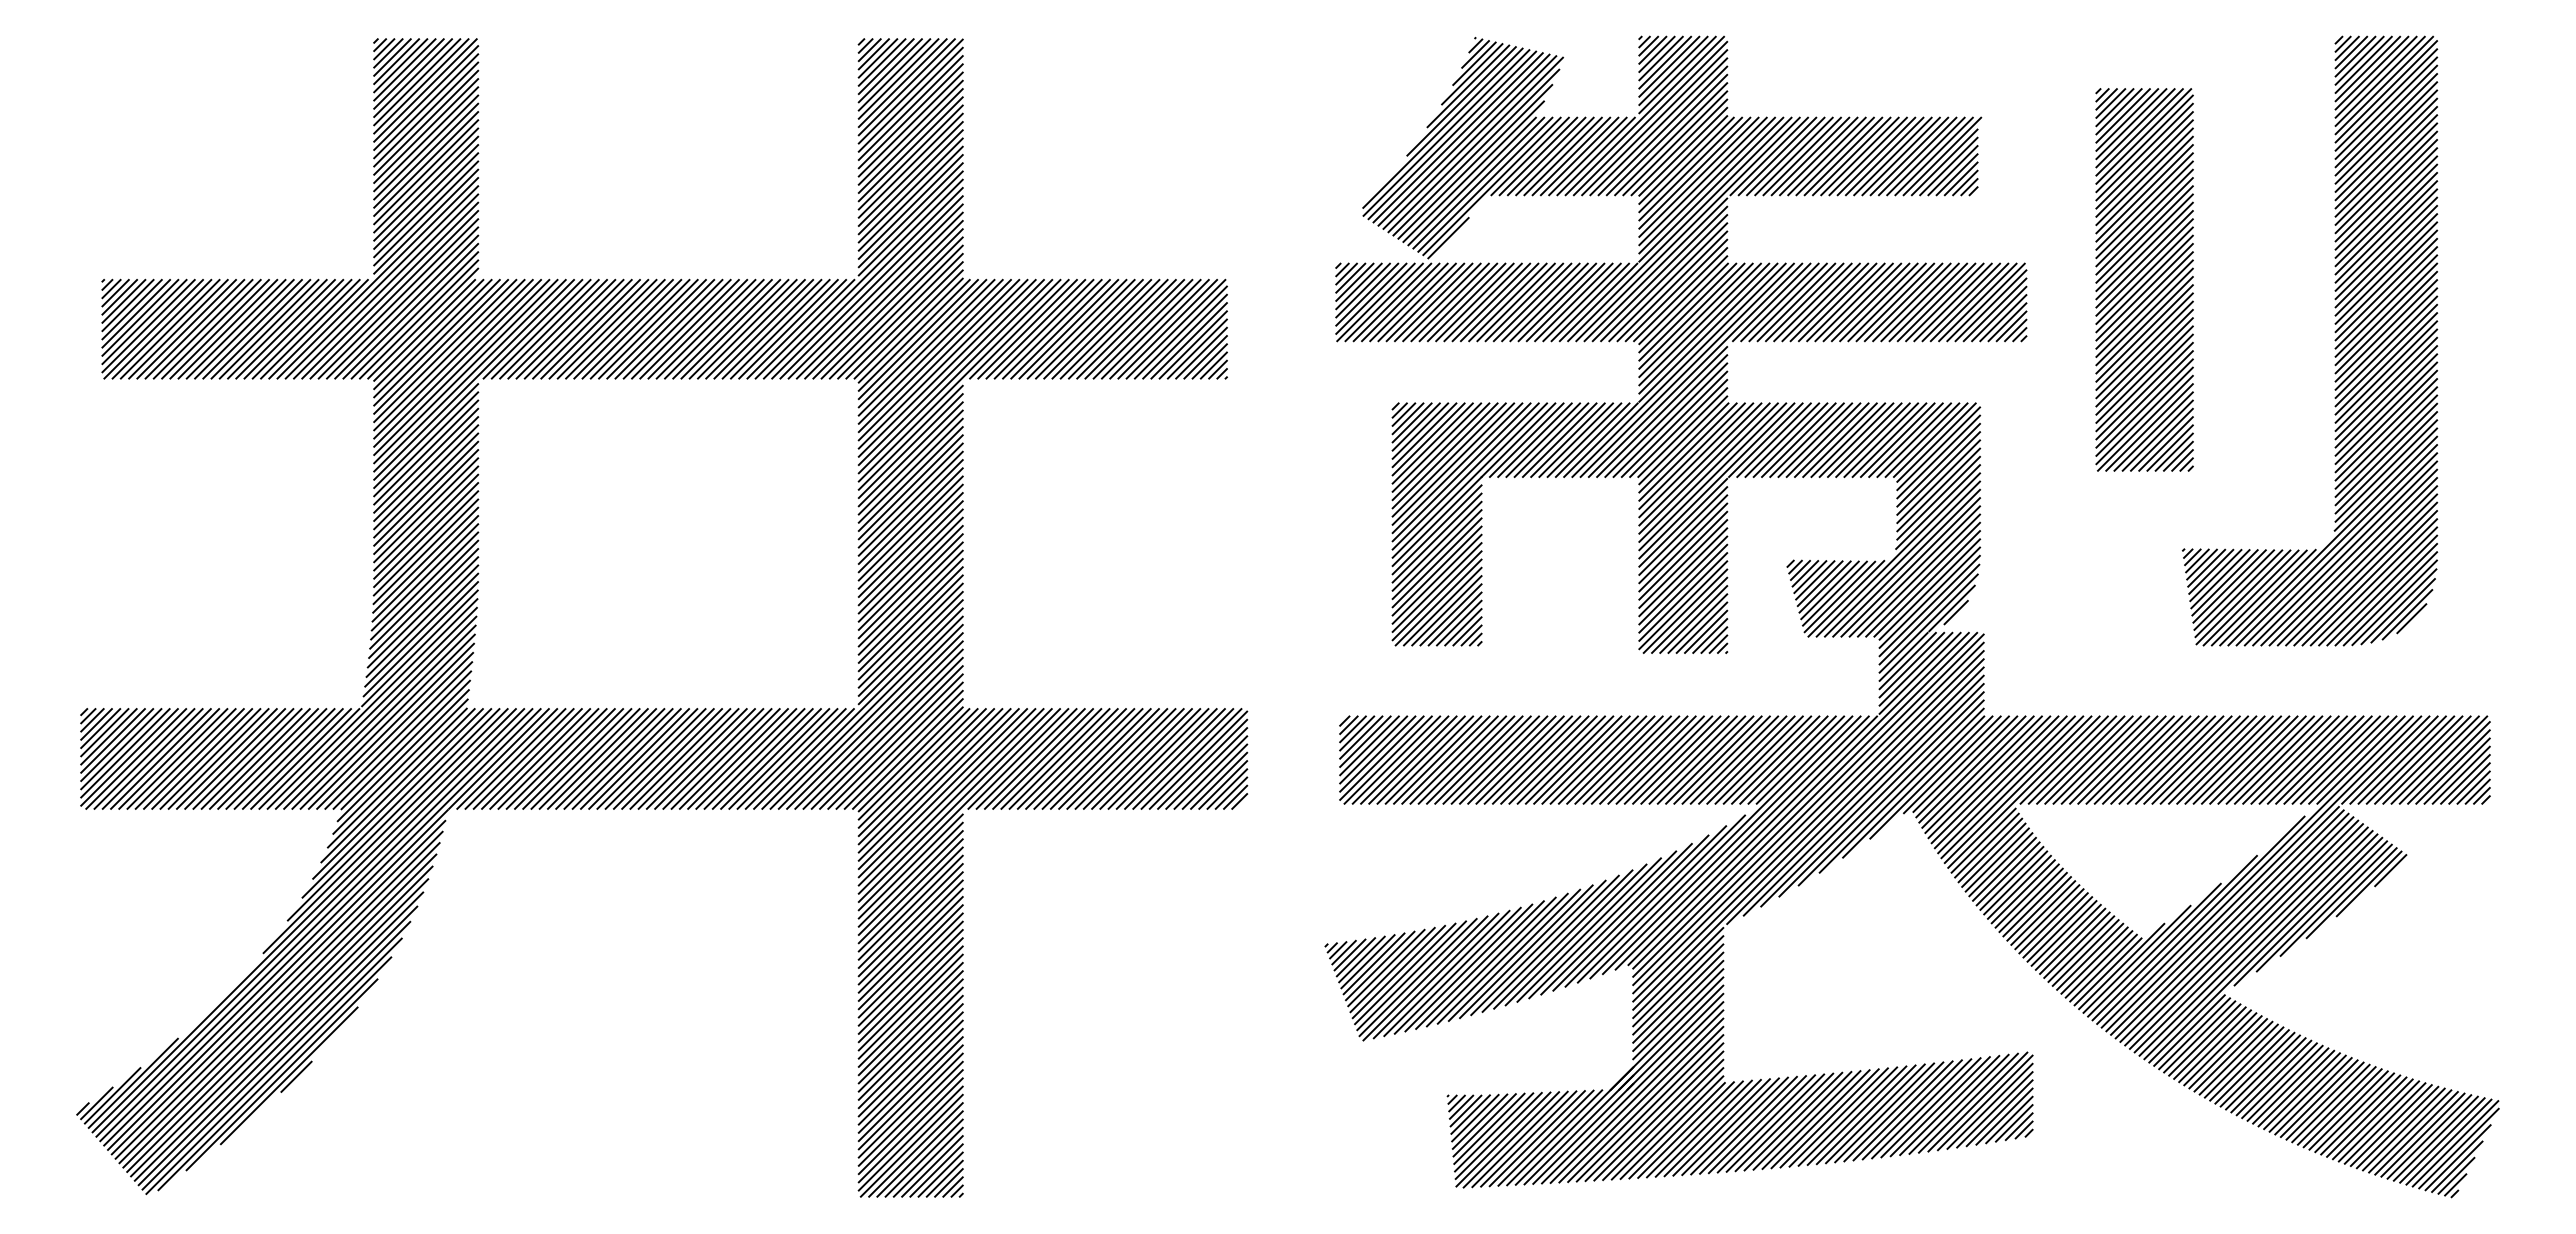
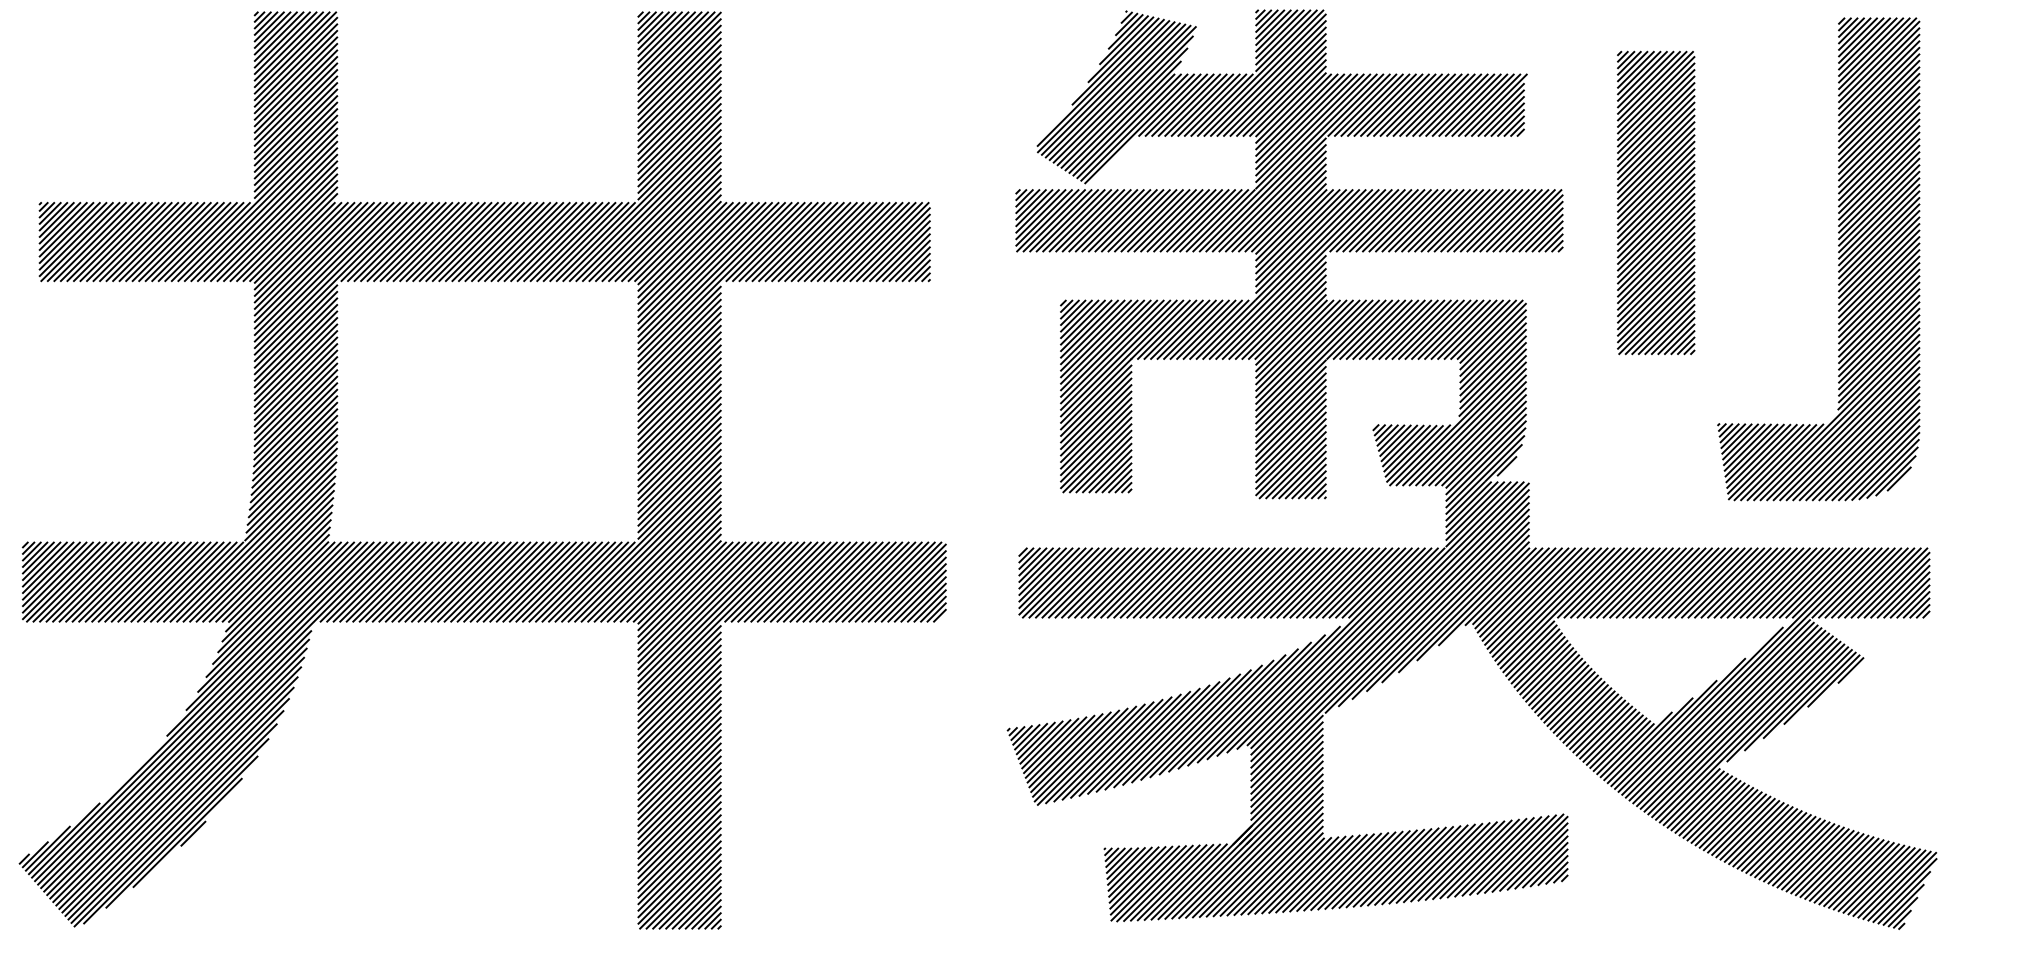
line: (1448, 238) -> (1105, 170), removed
part: (2334, 340) -> (1838, 258), moved

